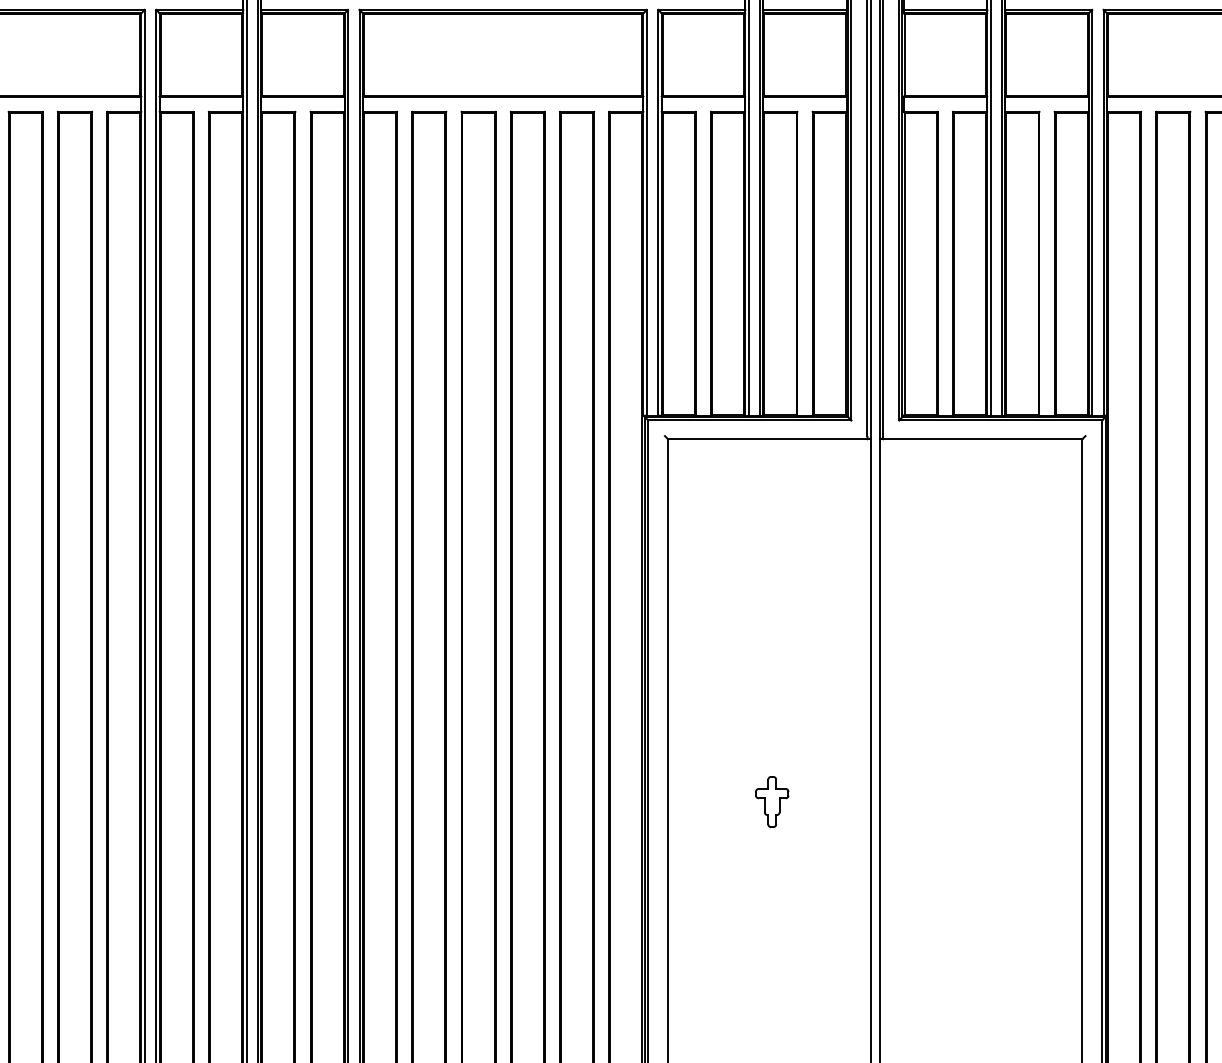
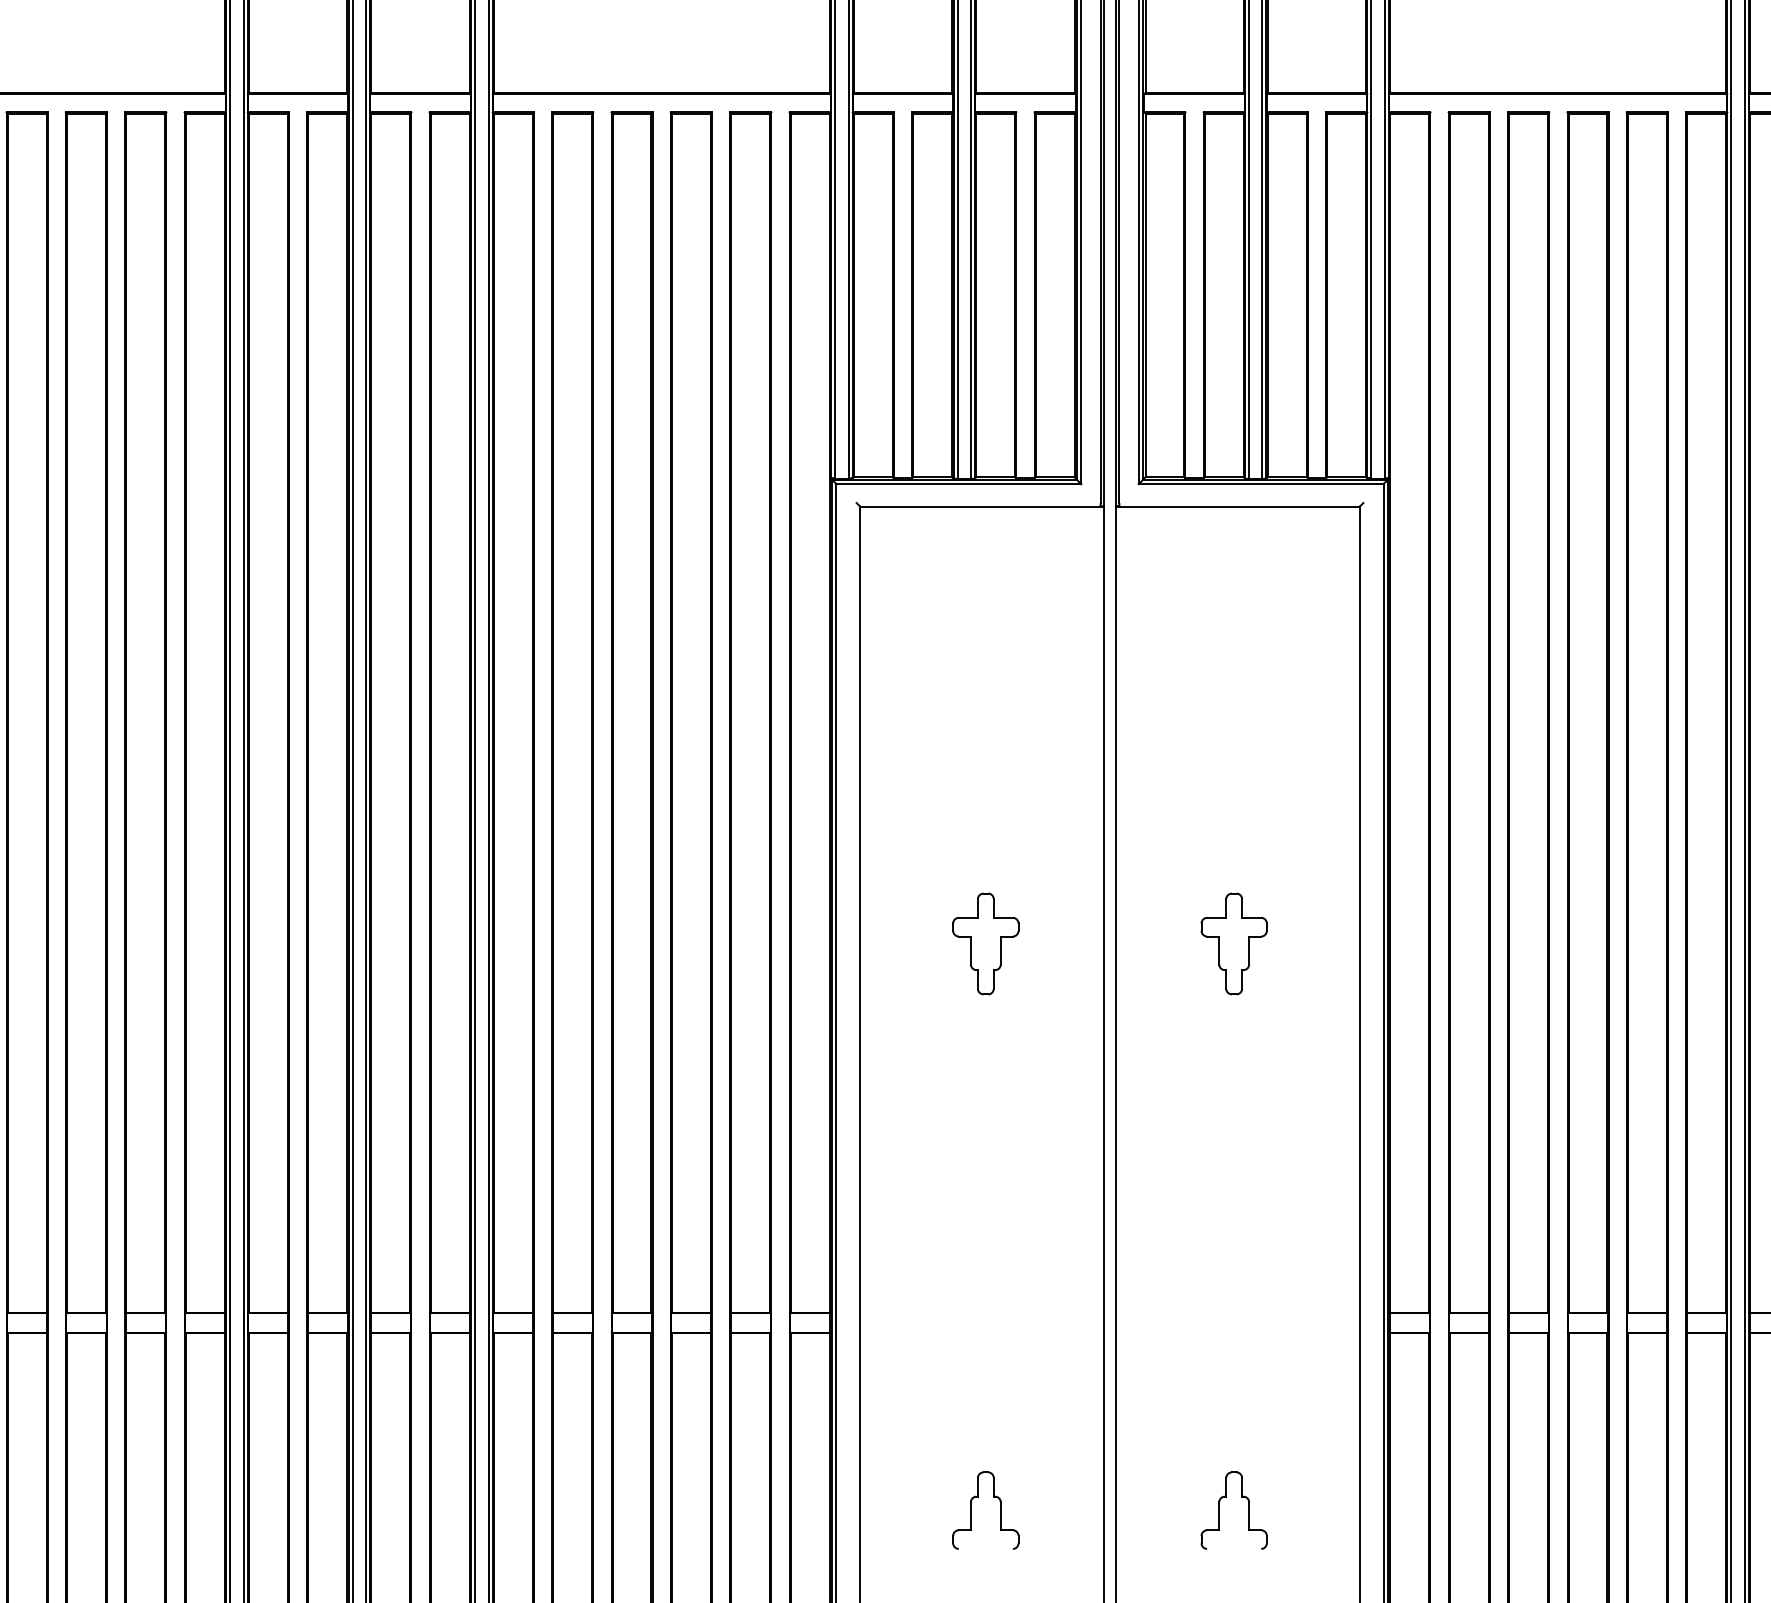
part: (771, 801) -> (985, 943), size x1.67
part: (977, 801) -> (1233, 943), added

